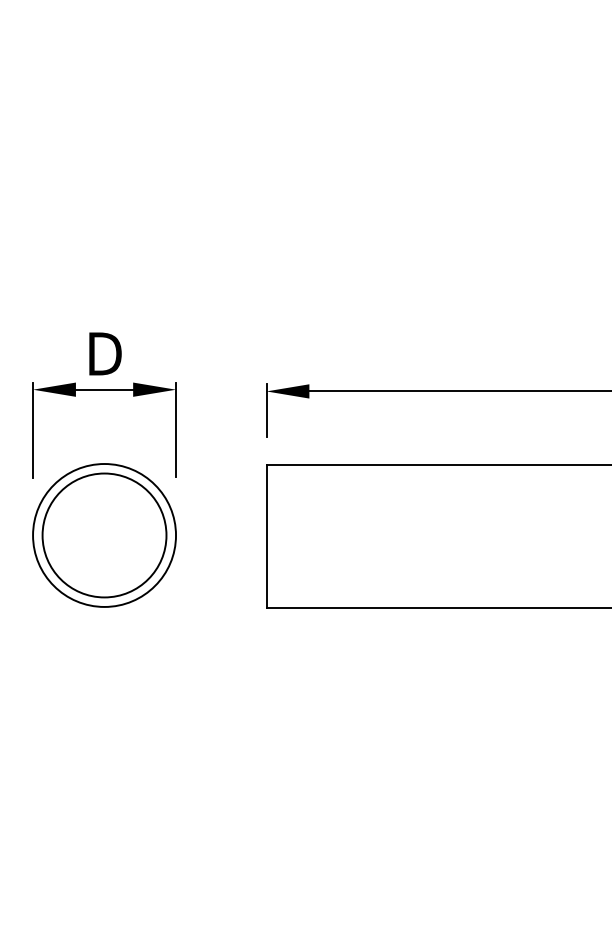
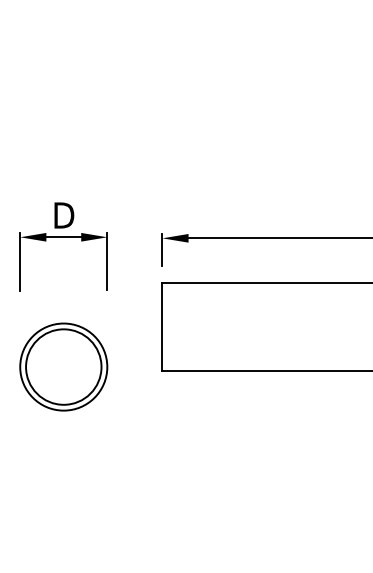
part: (104, 534) -> (63, 366), moved

